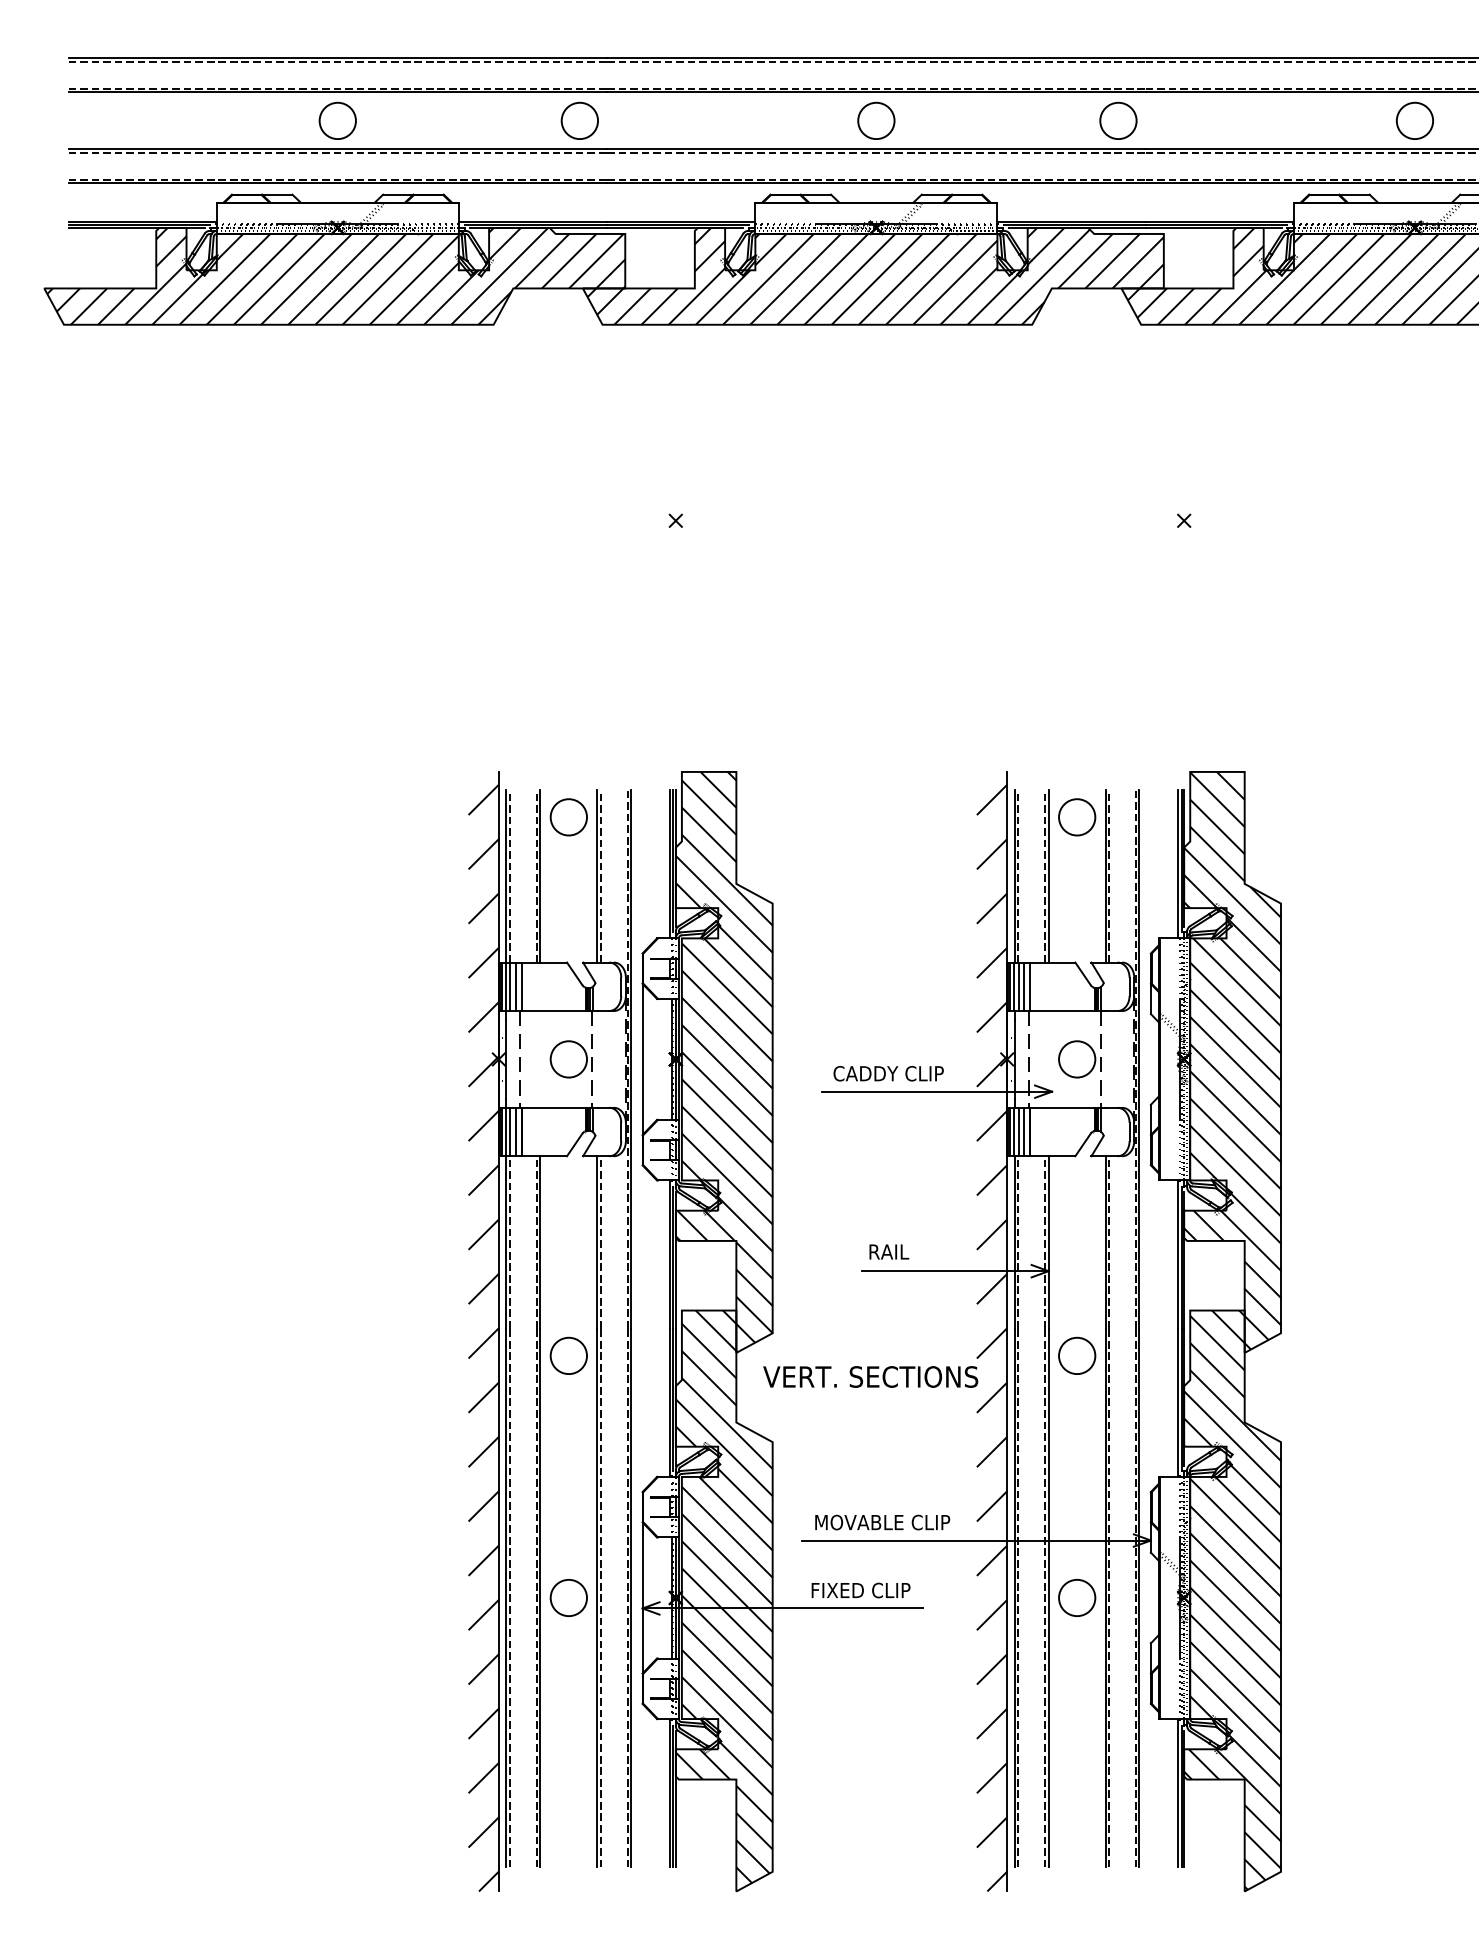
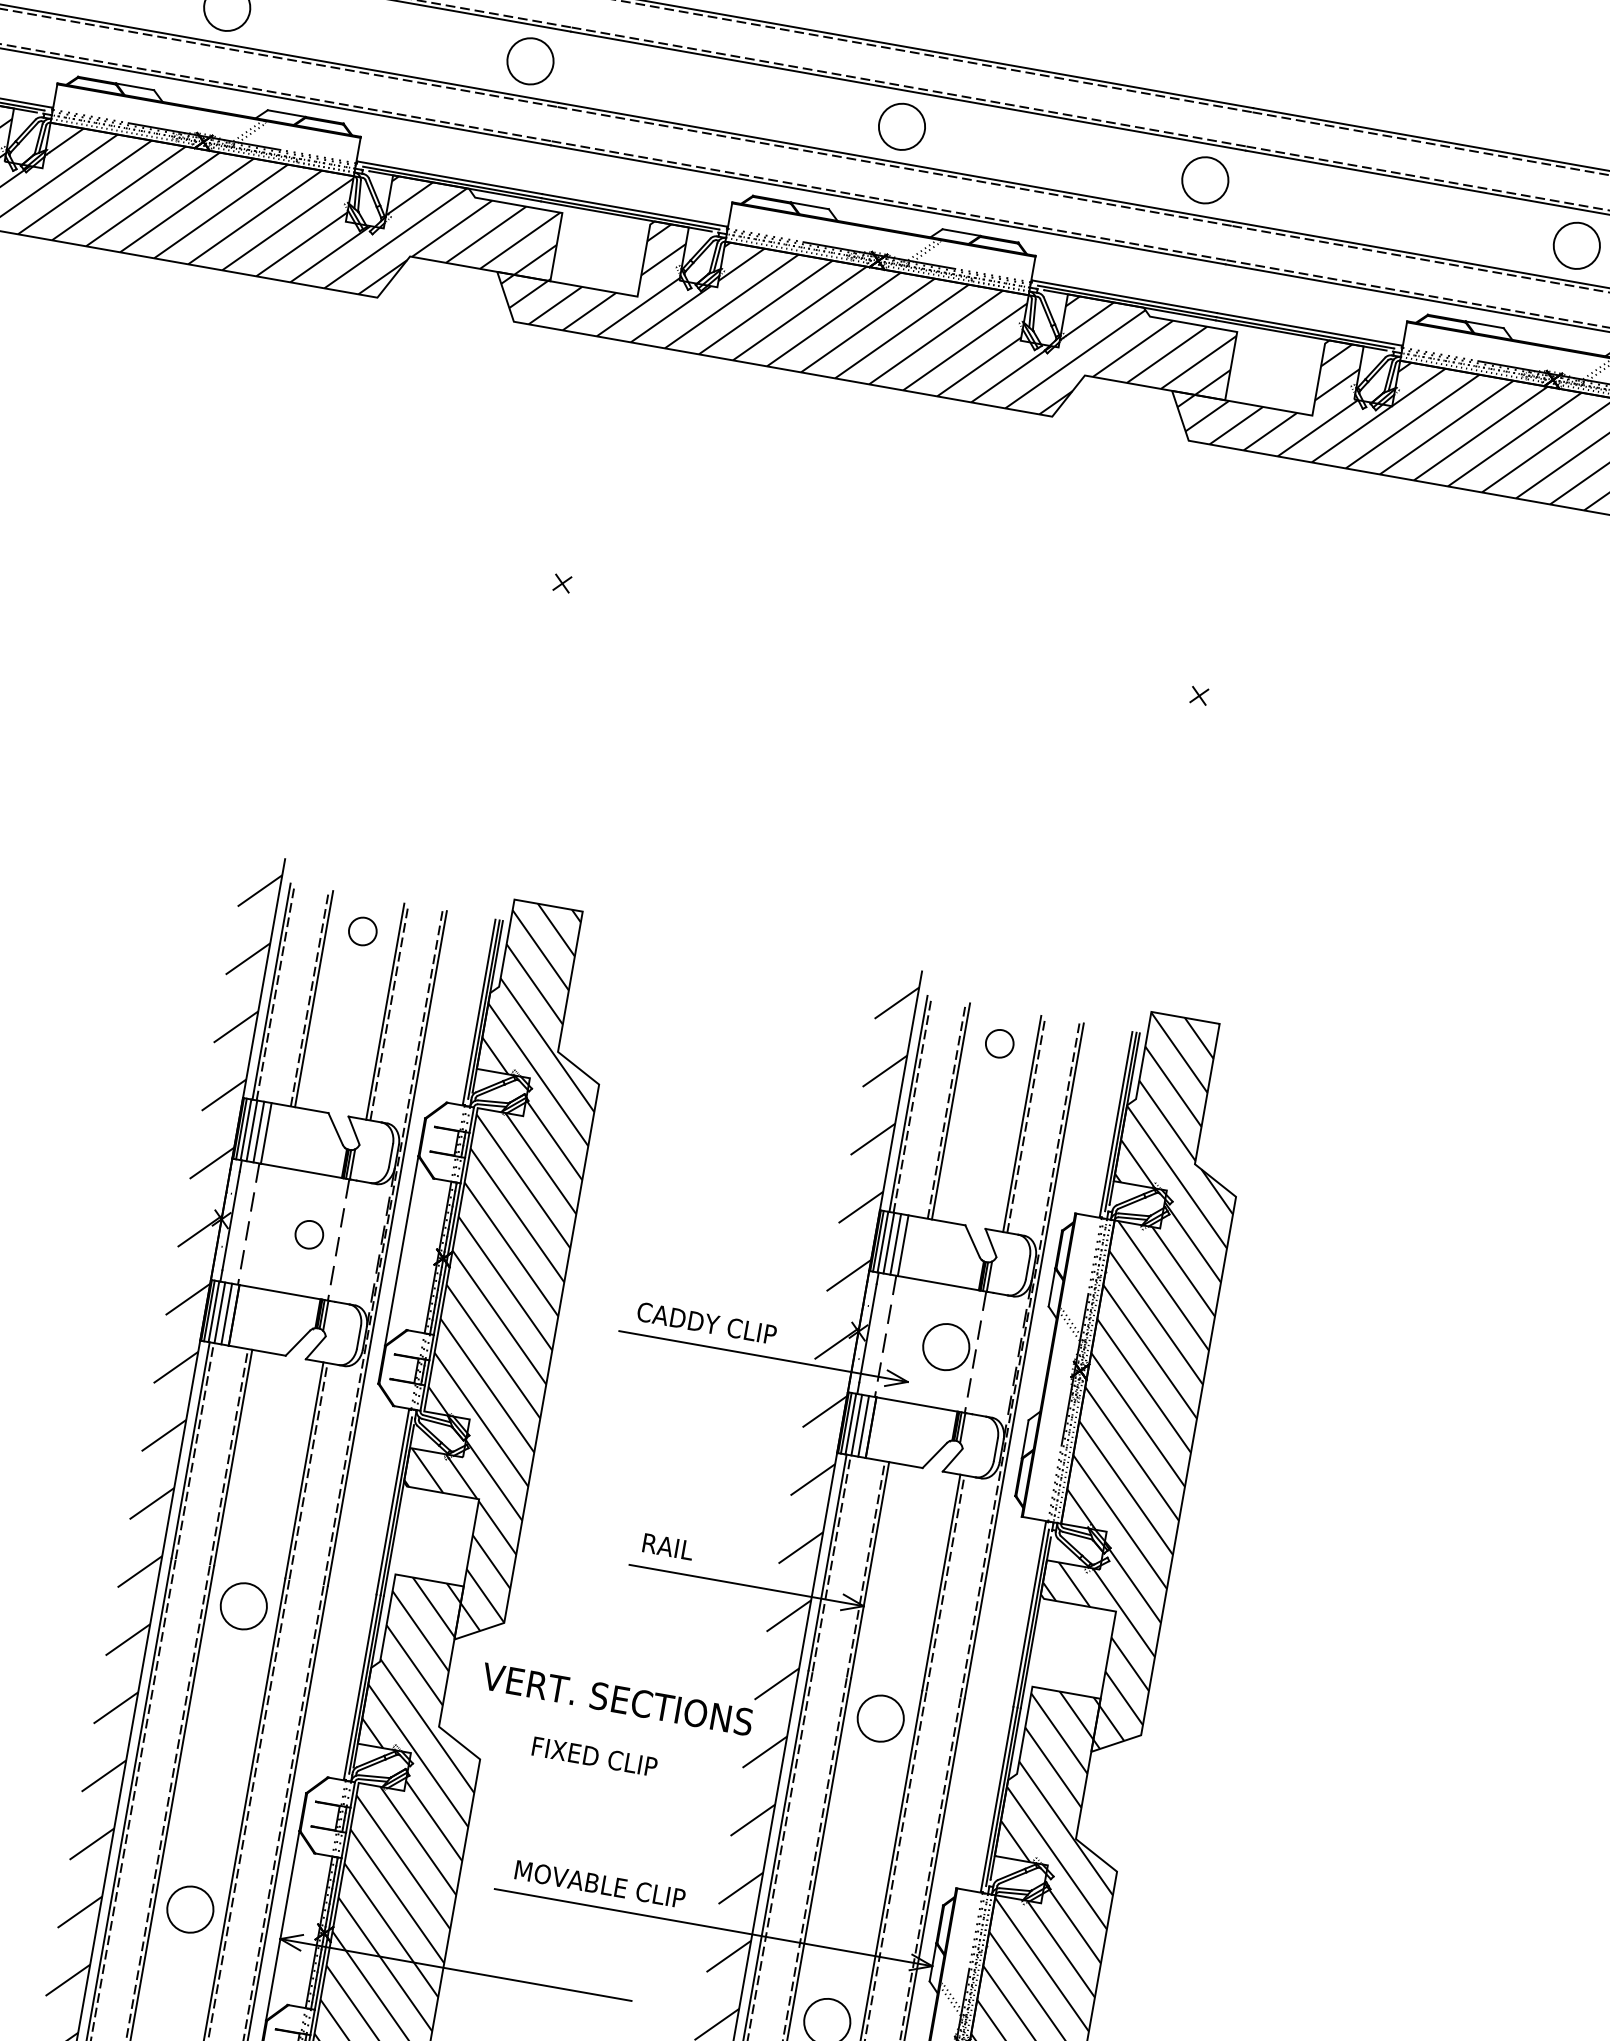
circle: (568, 817) -> (362, 931), size x0.6
circle: (1077, 817) -> (1000, 1044), size x0.6
circle: (568, 1059) -> (308, 1234), size x0.6
text: (860, 1590) -> (594, 1756), moved

